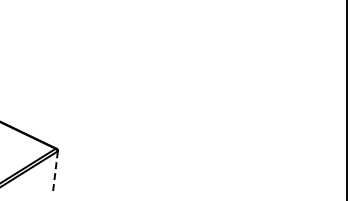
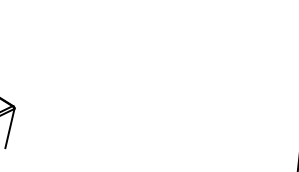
line: (55, 171) -> (9, 128), dashed -> solid

